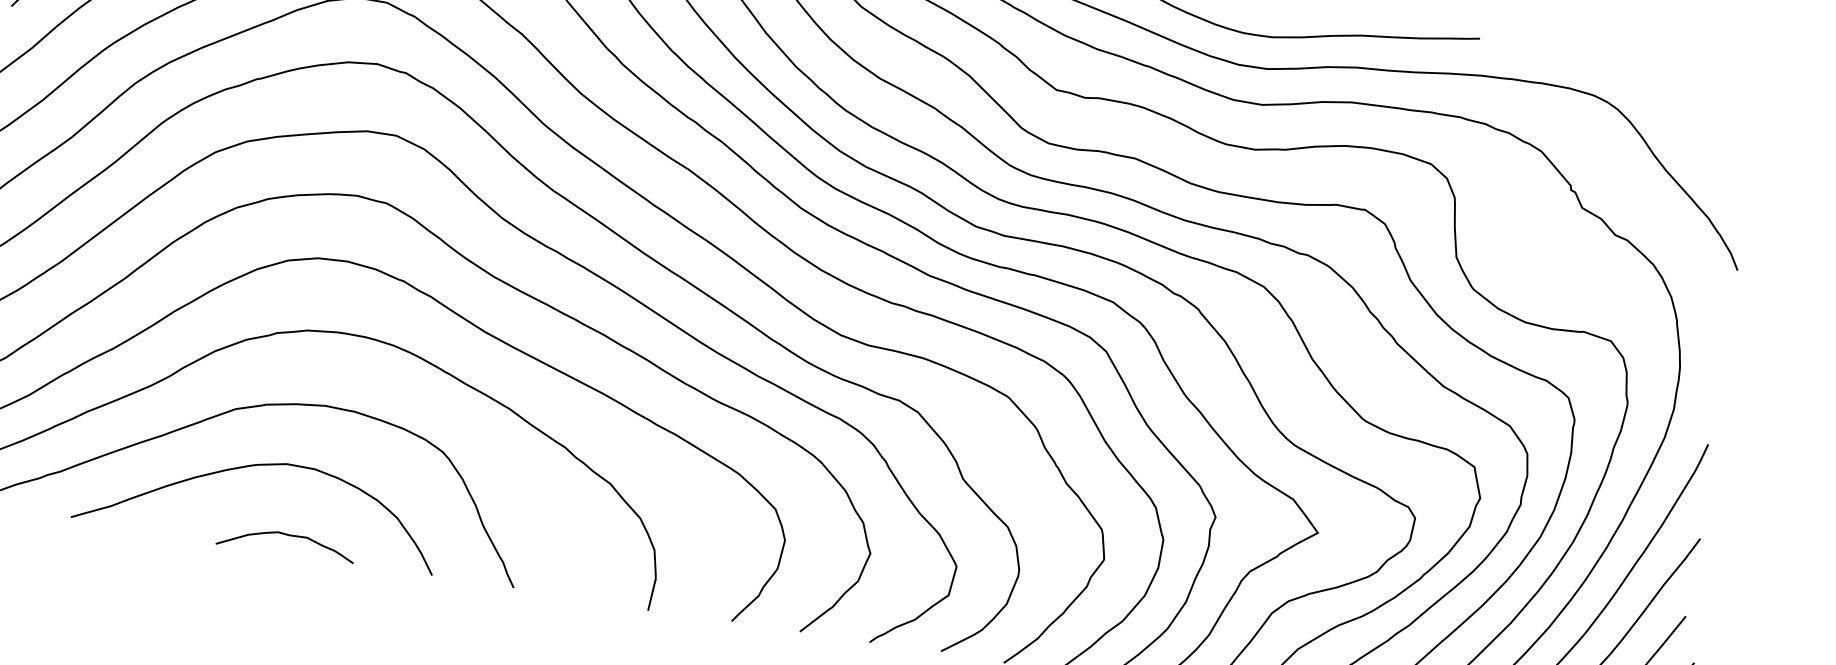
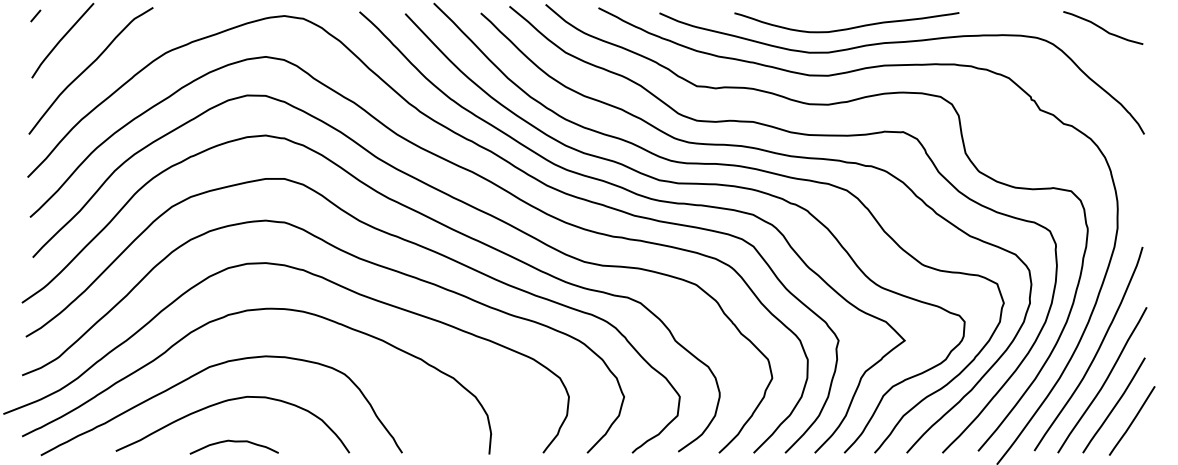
curve: (1698, 95) -> (1102, 27), added
curve: (285, 536) -> (233, 442), moved

